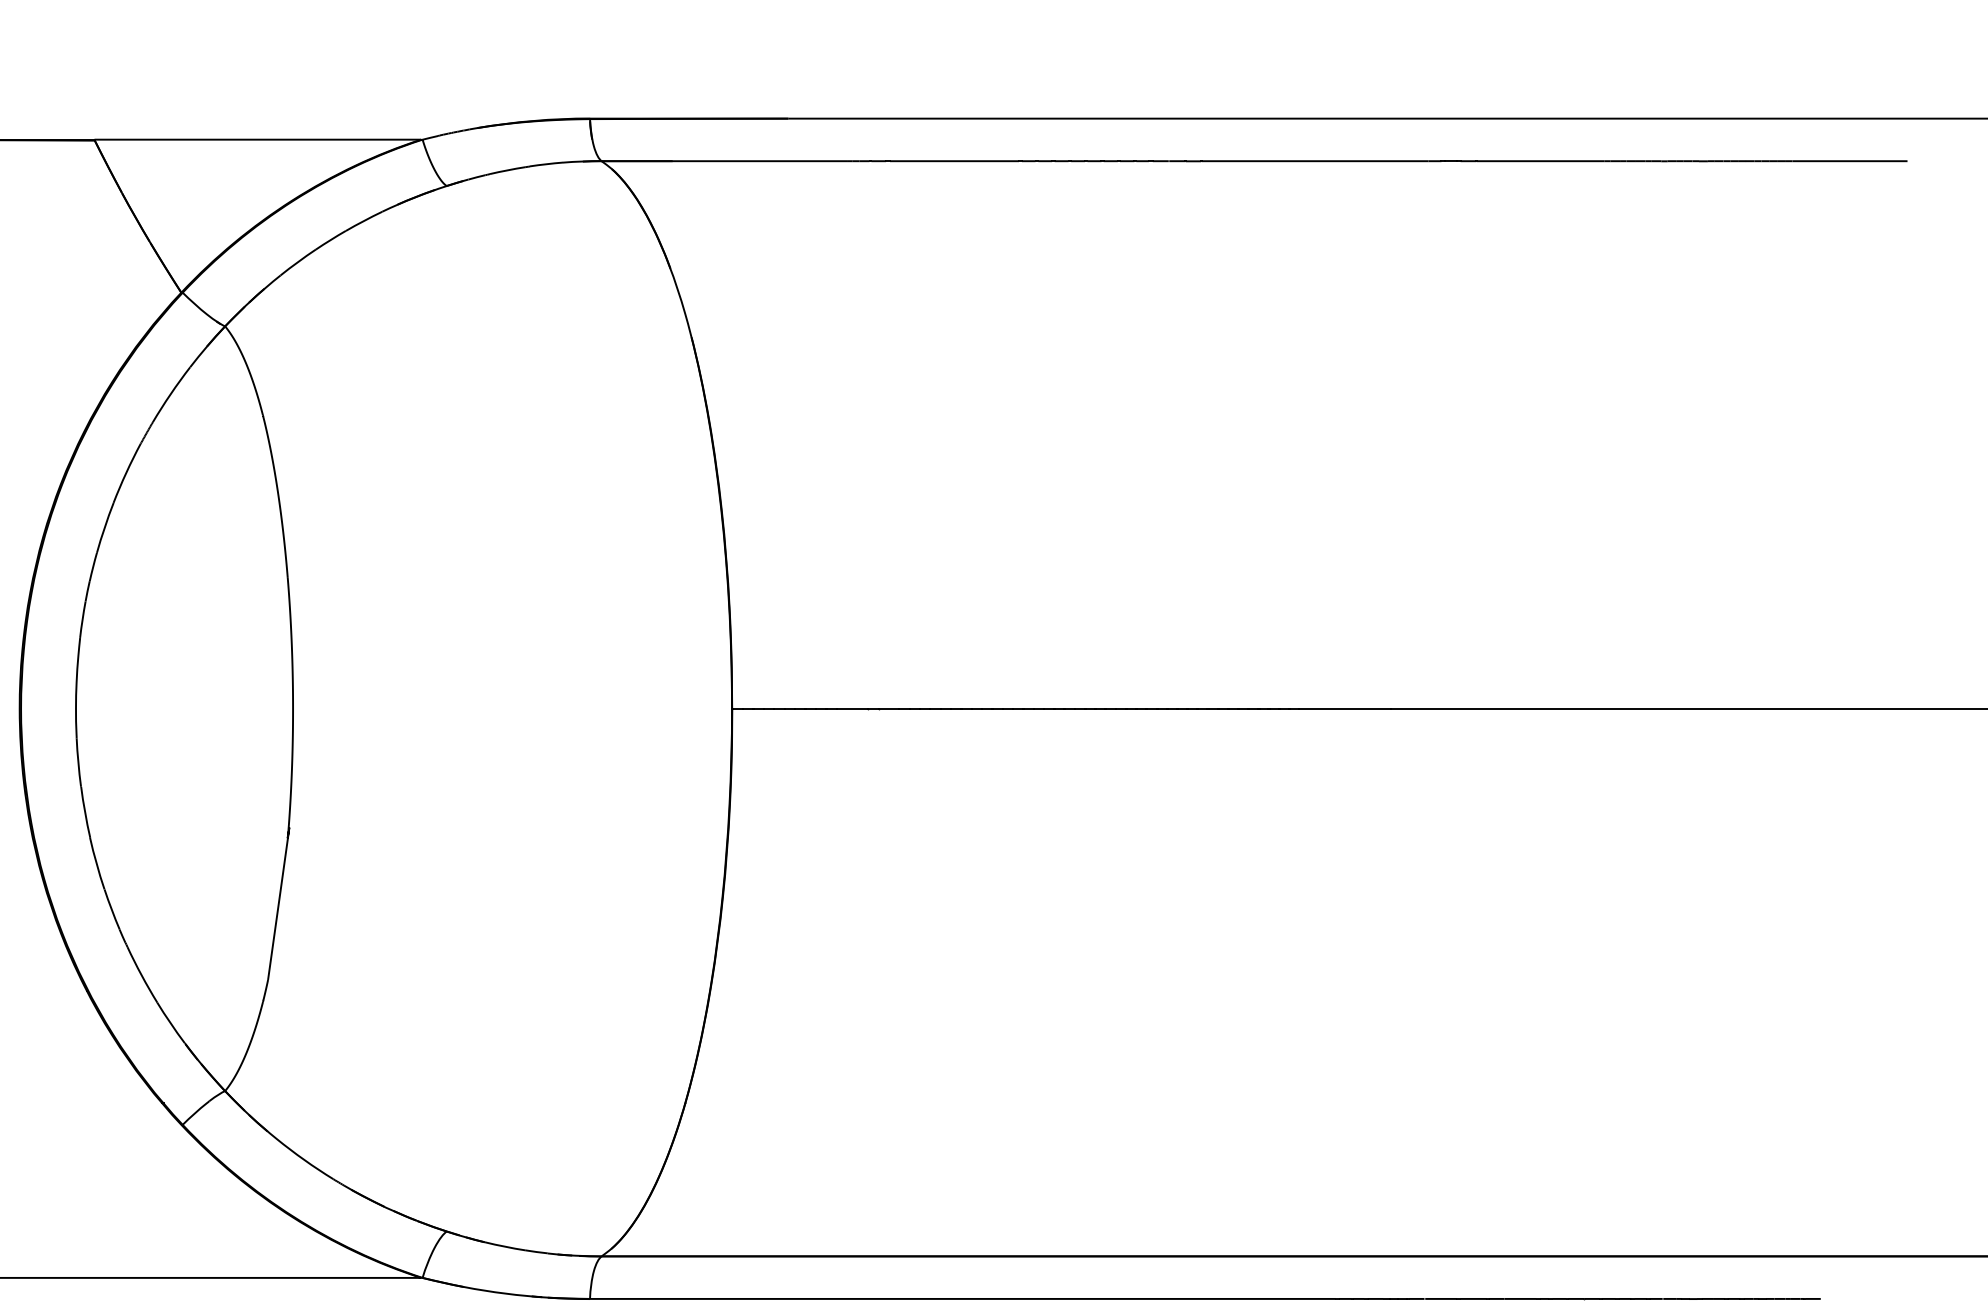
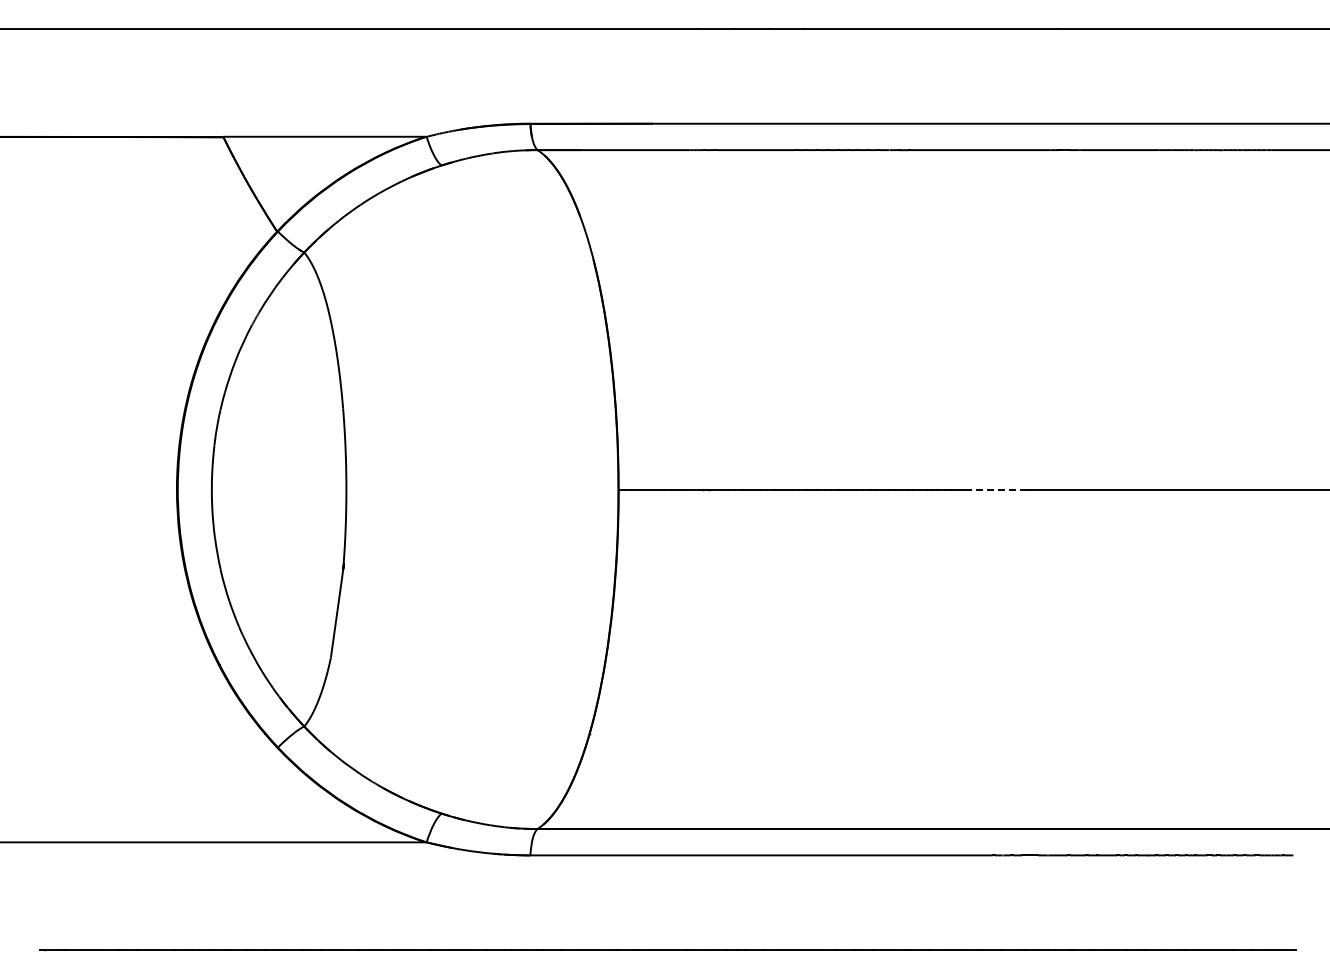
line: (1345, 708) -> (998, 489), solid -> dashed

